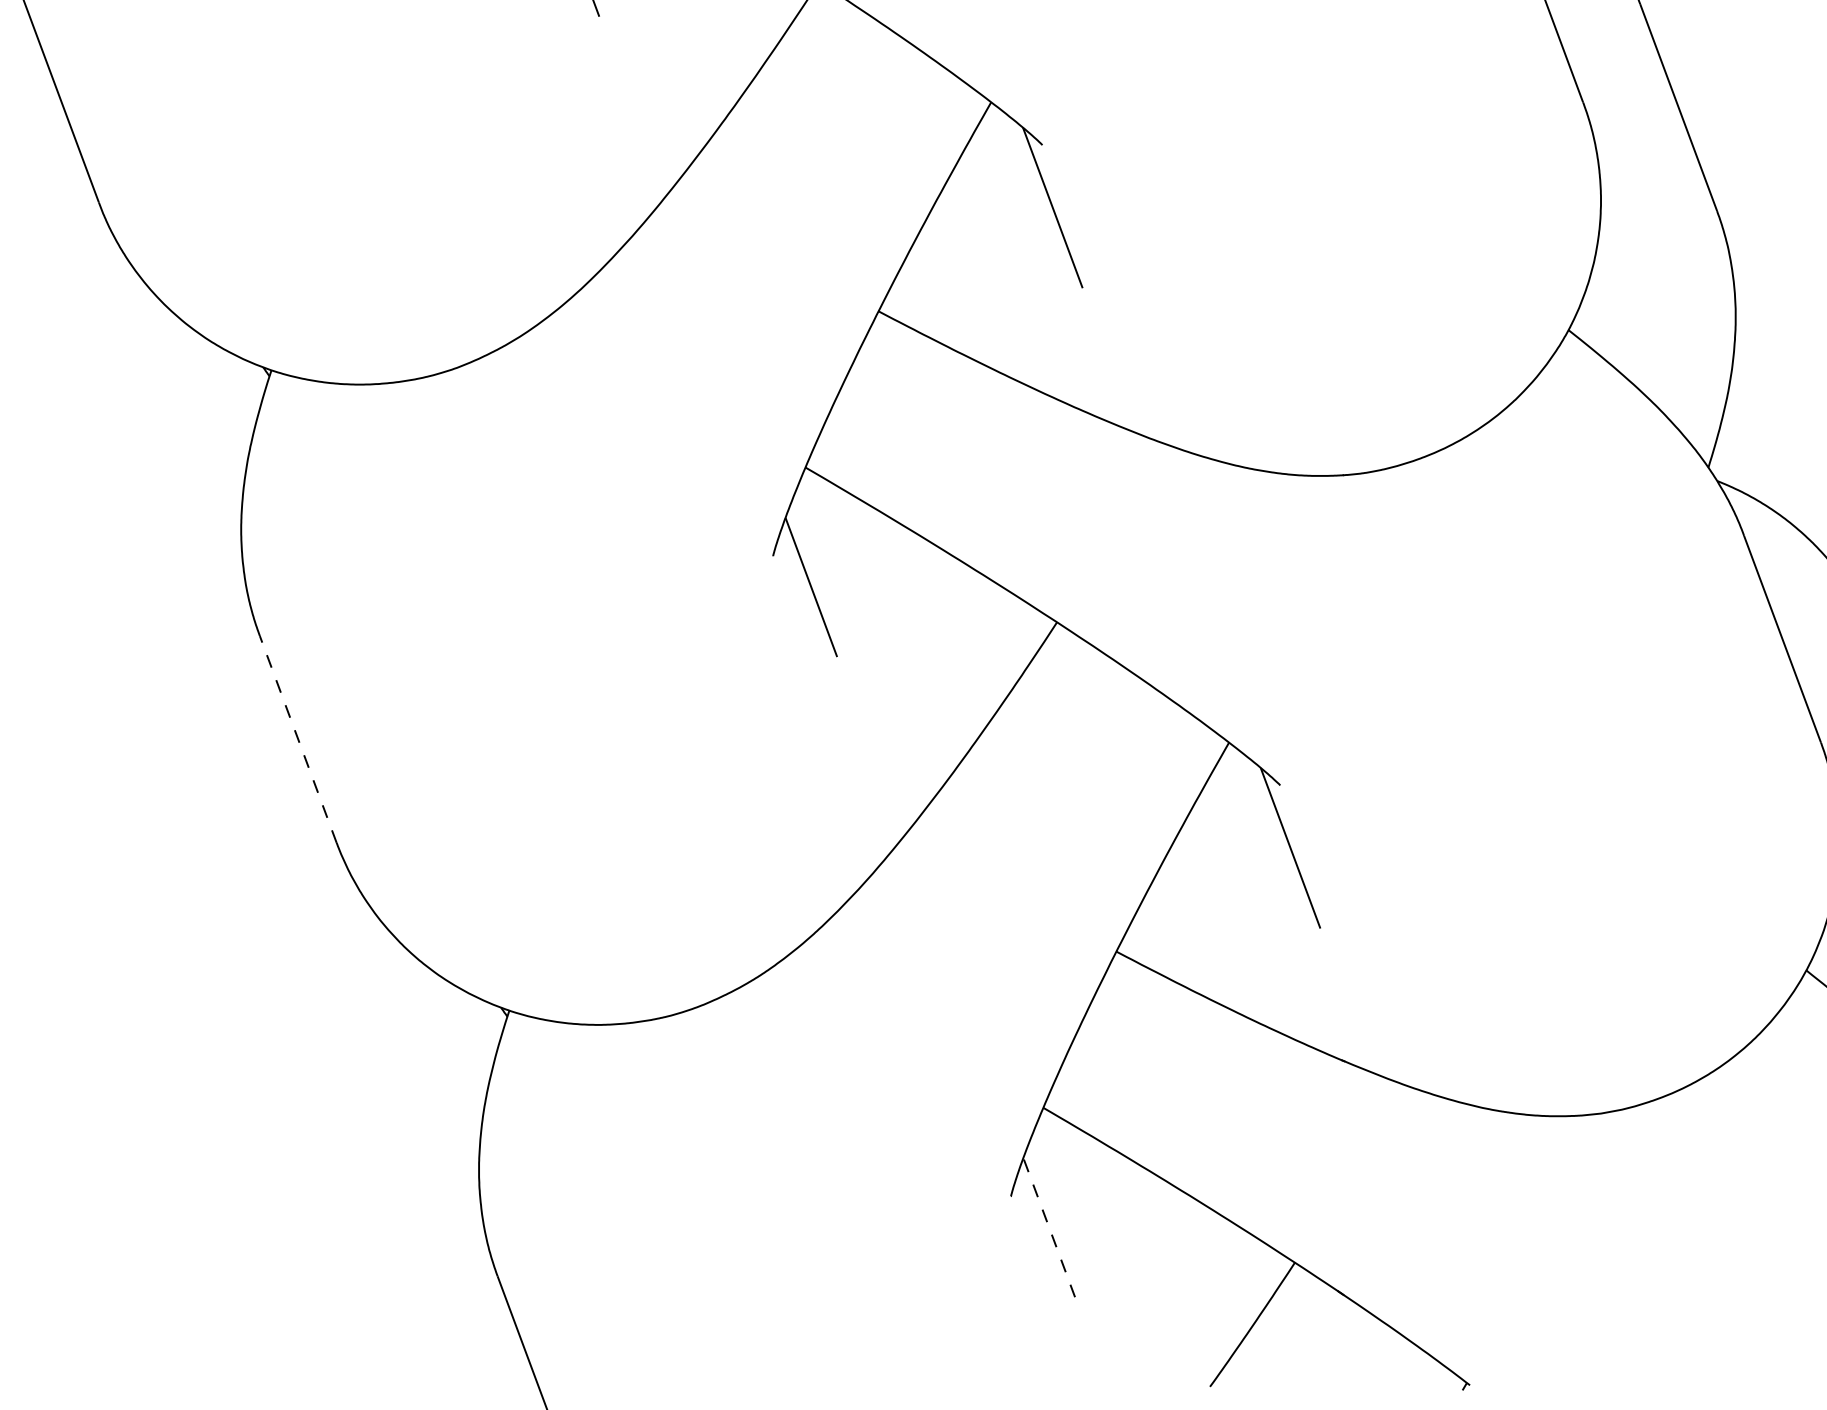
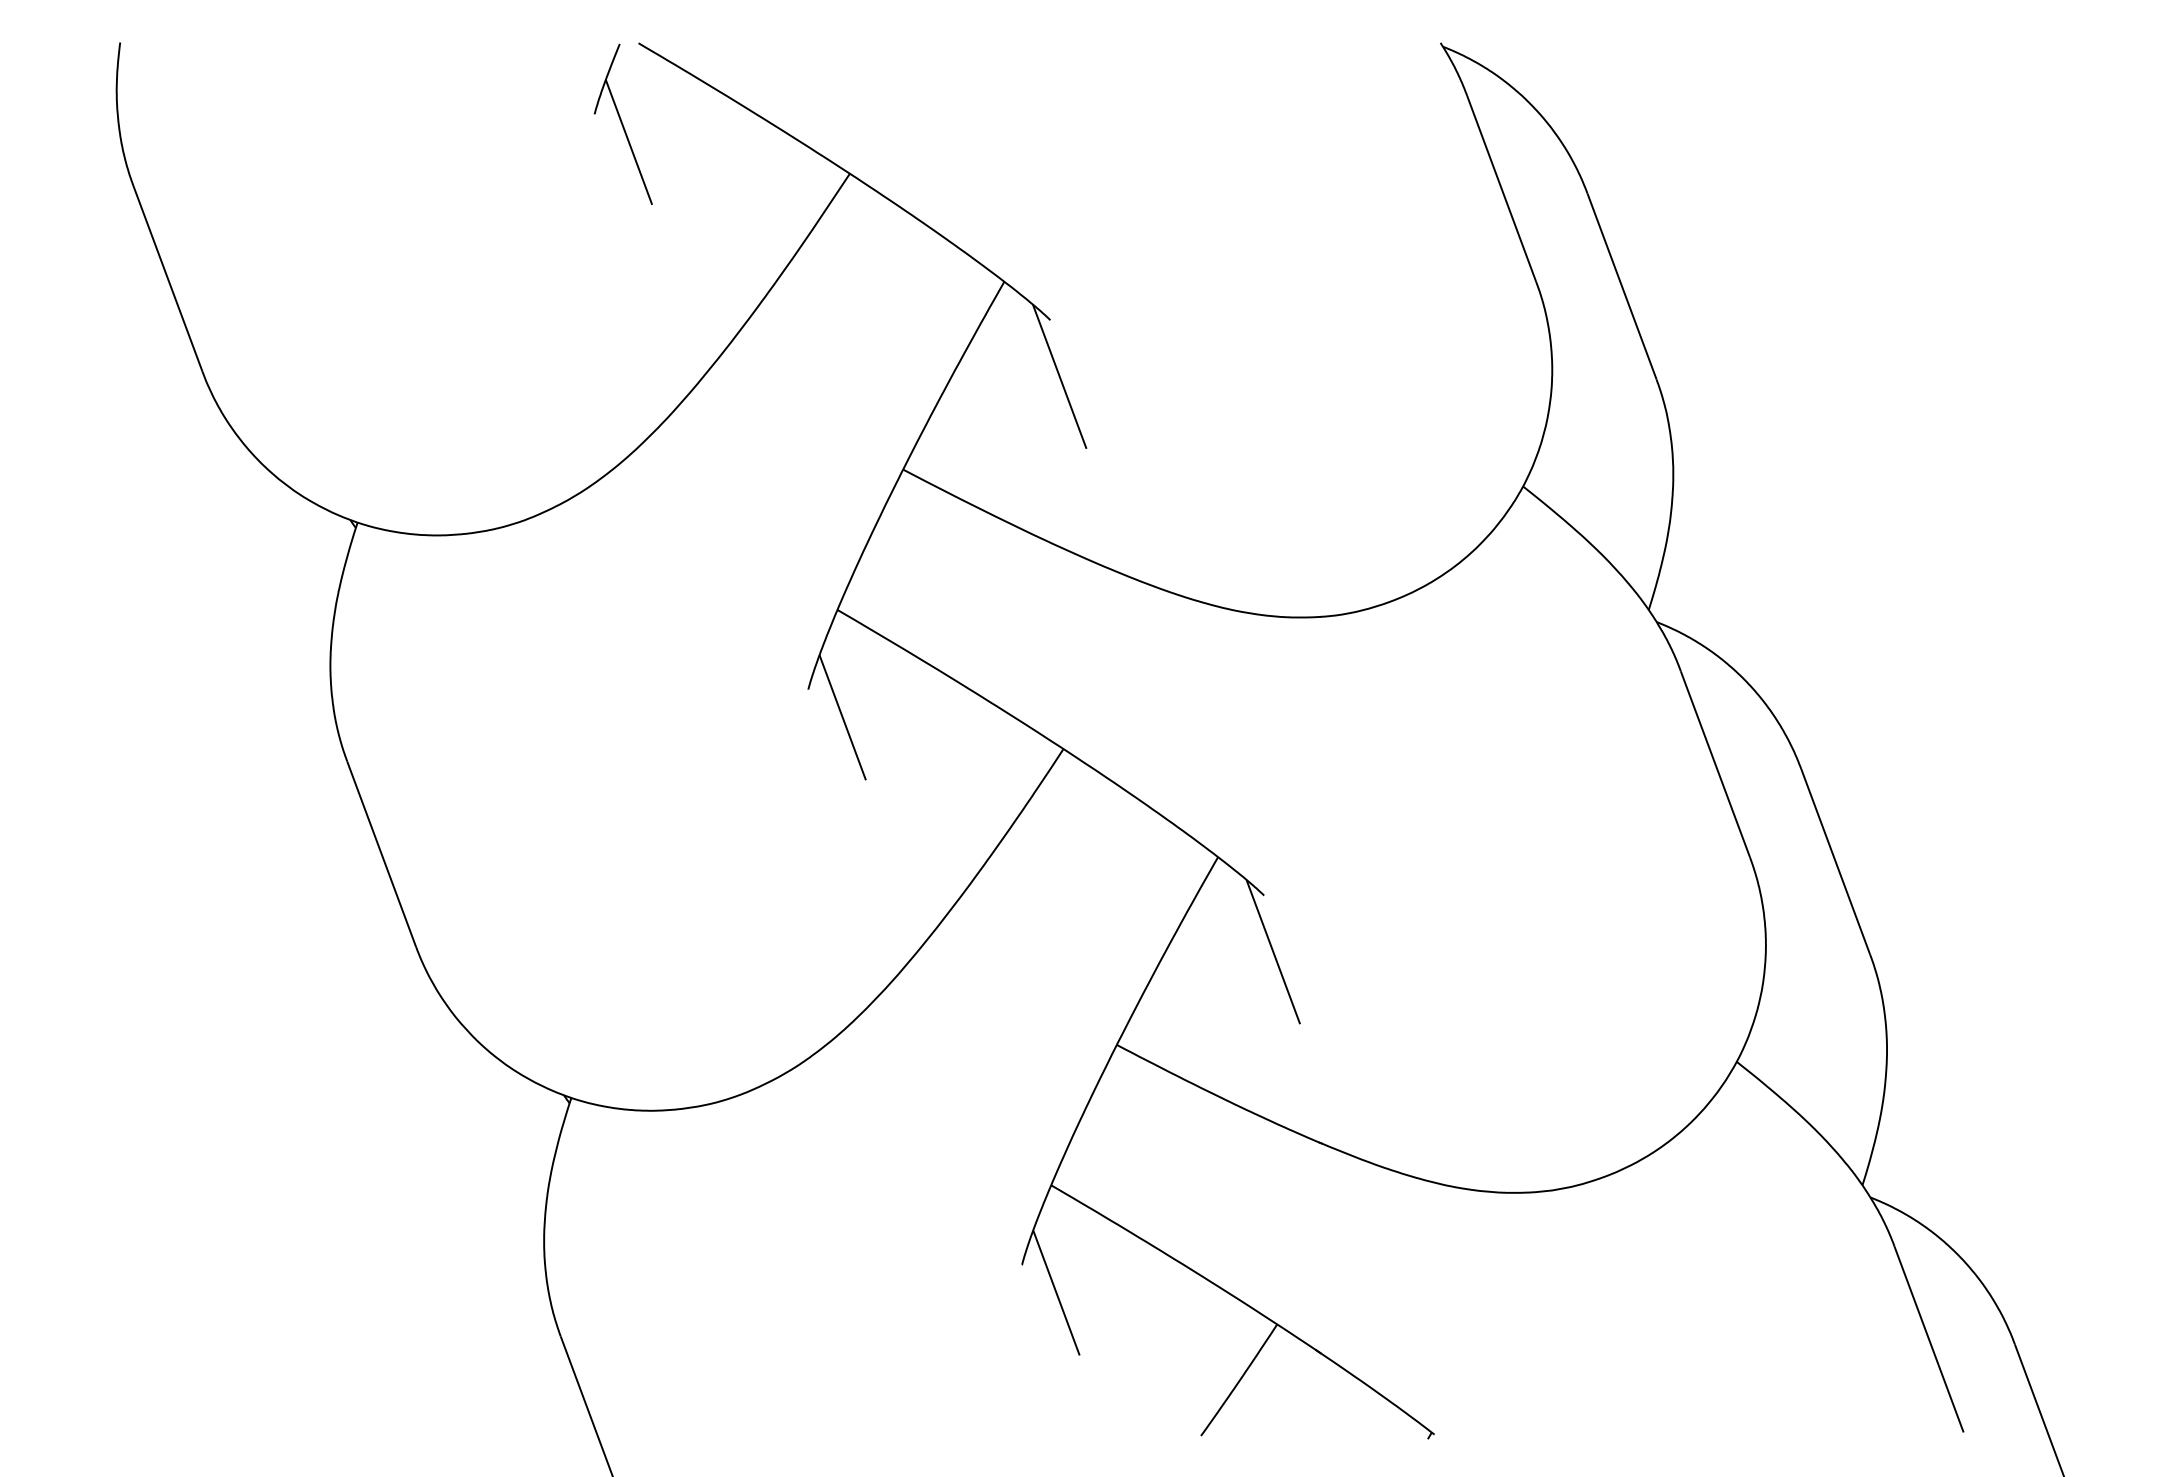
line: (298, 738) -> (381, 853), dashed -> solid
line: (1049, 1227) -> (1056, 1292), dashed -> solid

